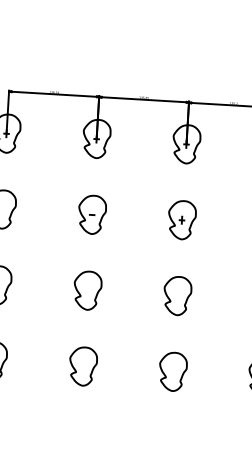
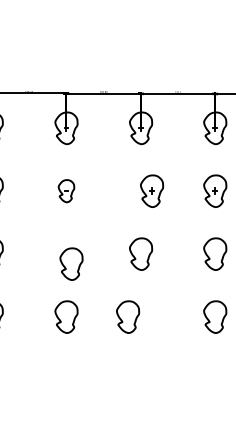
part: (92, 213) -> (66, 190), size x0.7
part: (182, 219) -> (152, 190), moved
curve: (81, 294) -> (66, 267), moved
curve: (182, 372) -> (135, 317), moved

